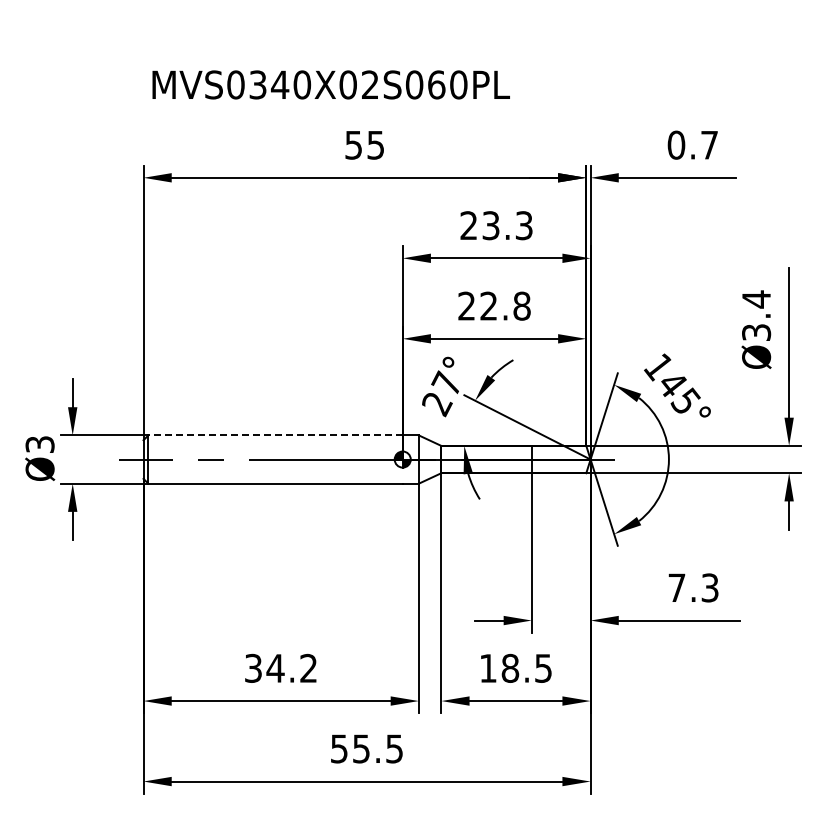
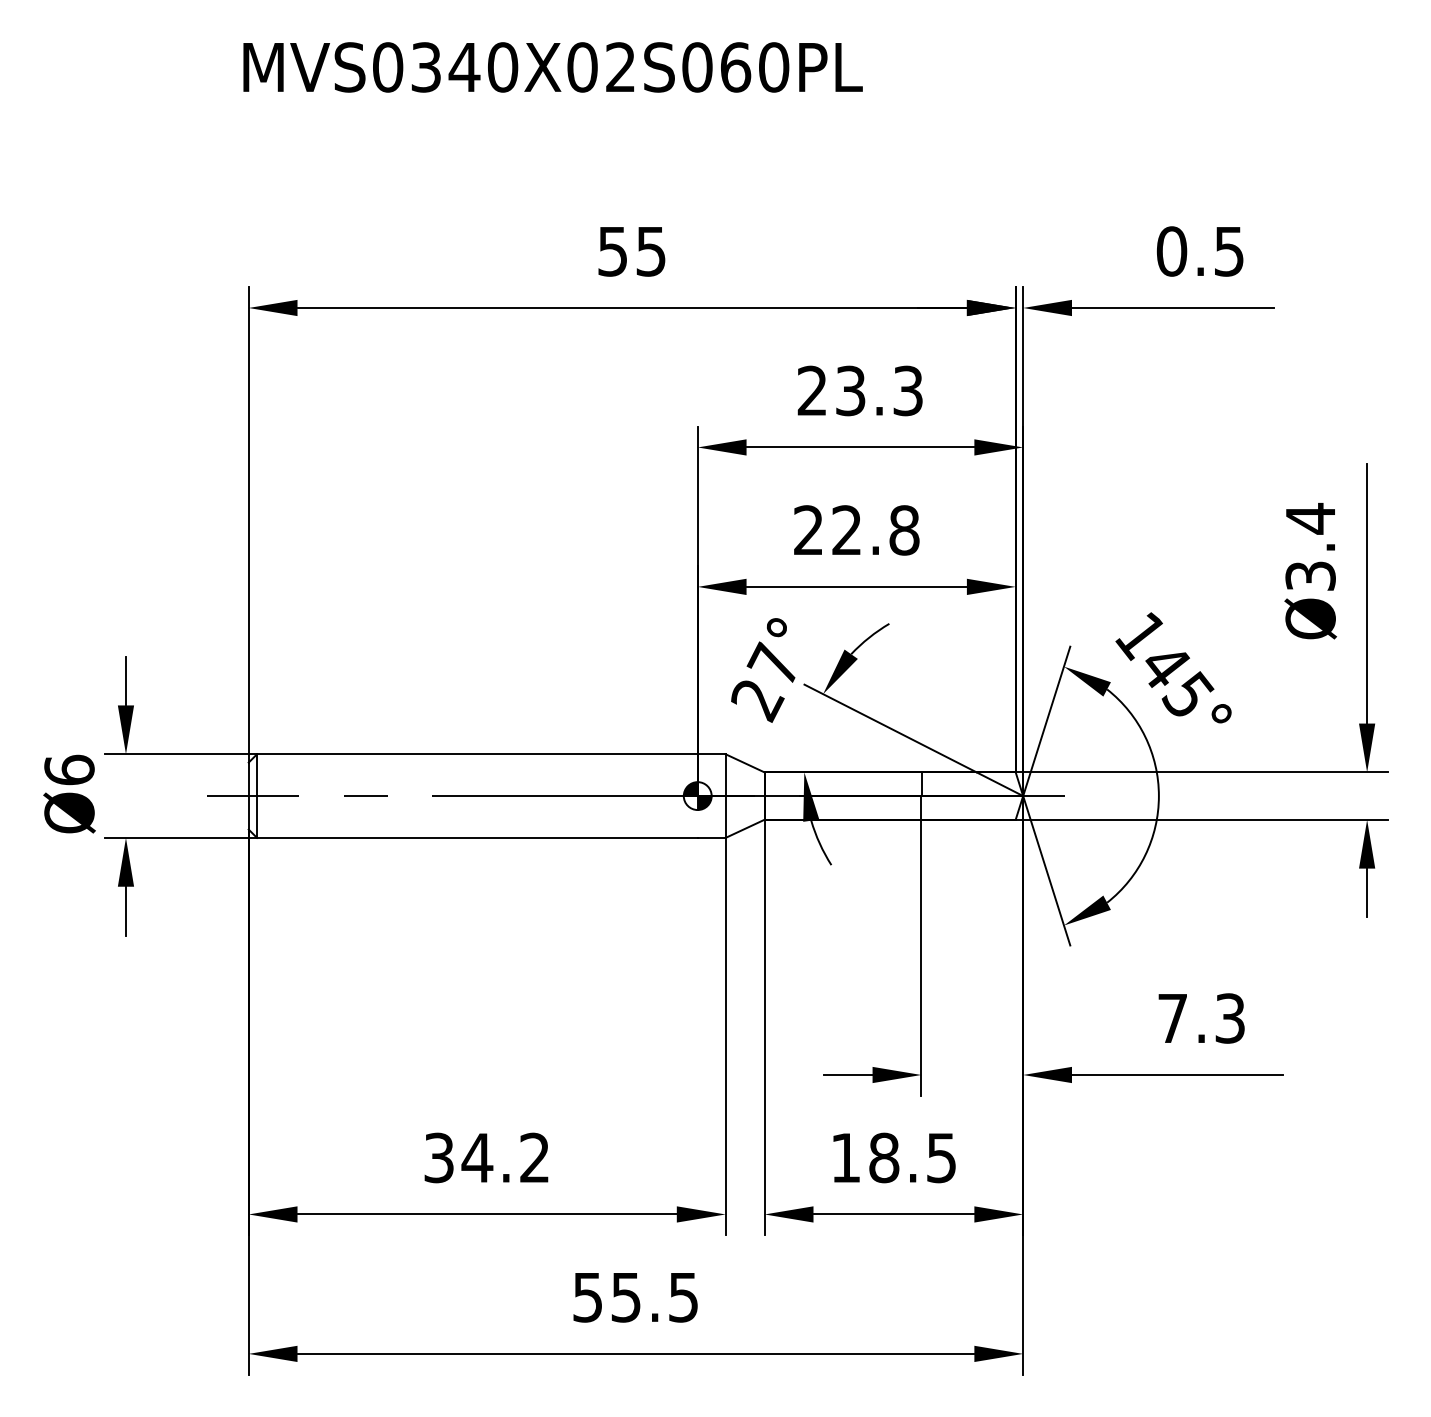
text: (330, 84) -> (551, 66), moved
text: (709, 145) -> (1229, 252), 0.7 -> 0.5
line: (275, 435) -> (477, 754), dashed -> solid
text: (39, 444) -> (68, 770), Ø3 -> Ø6

